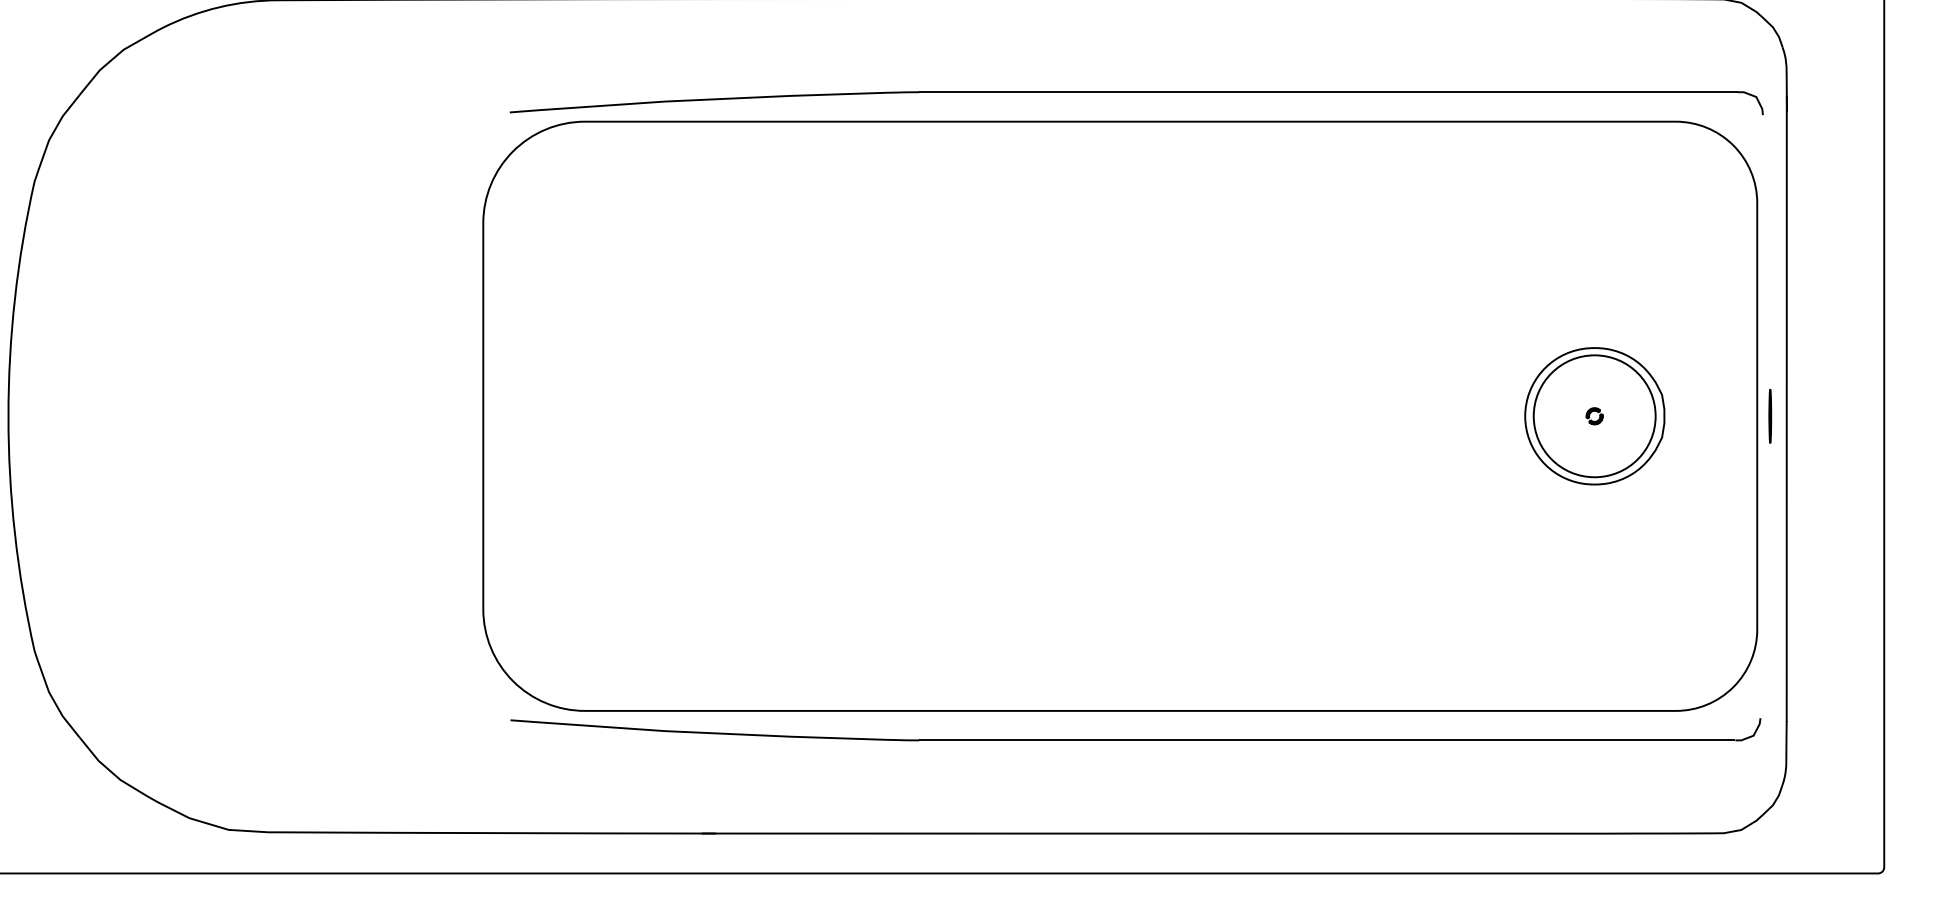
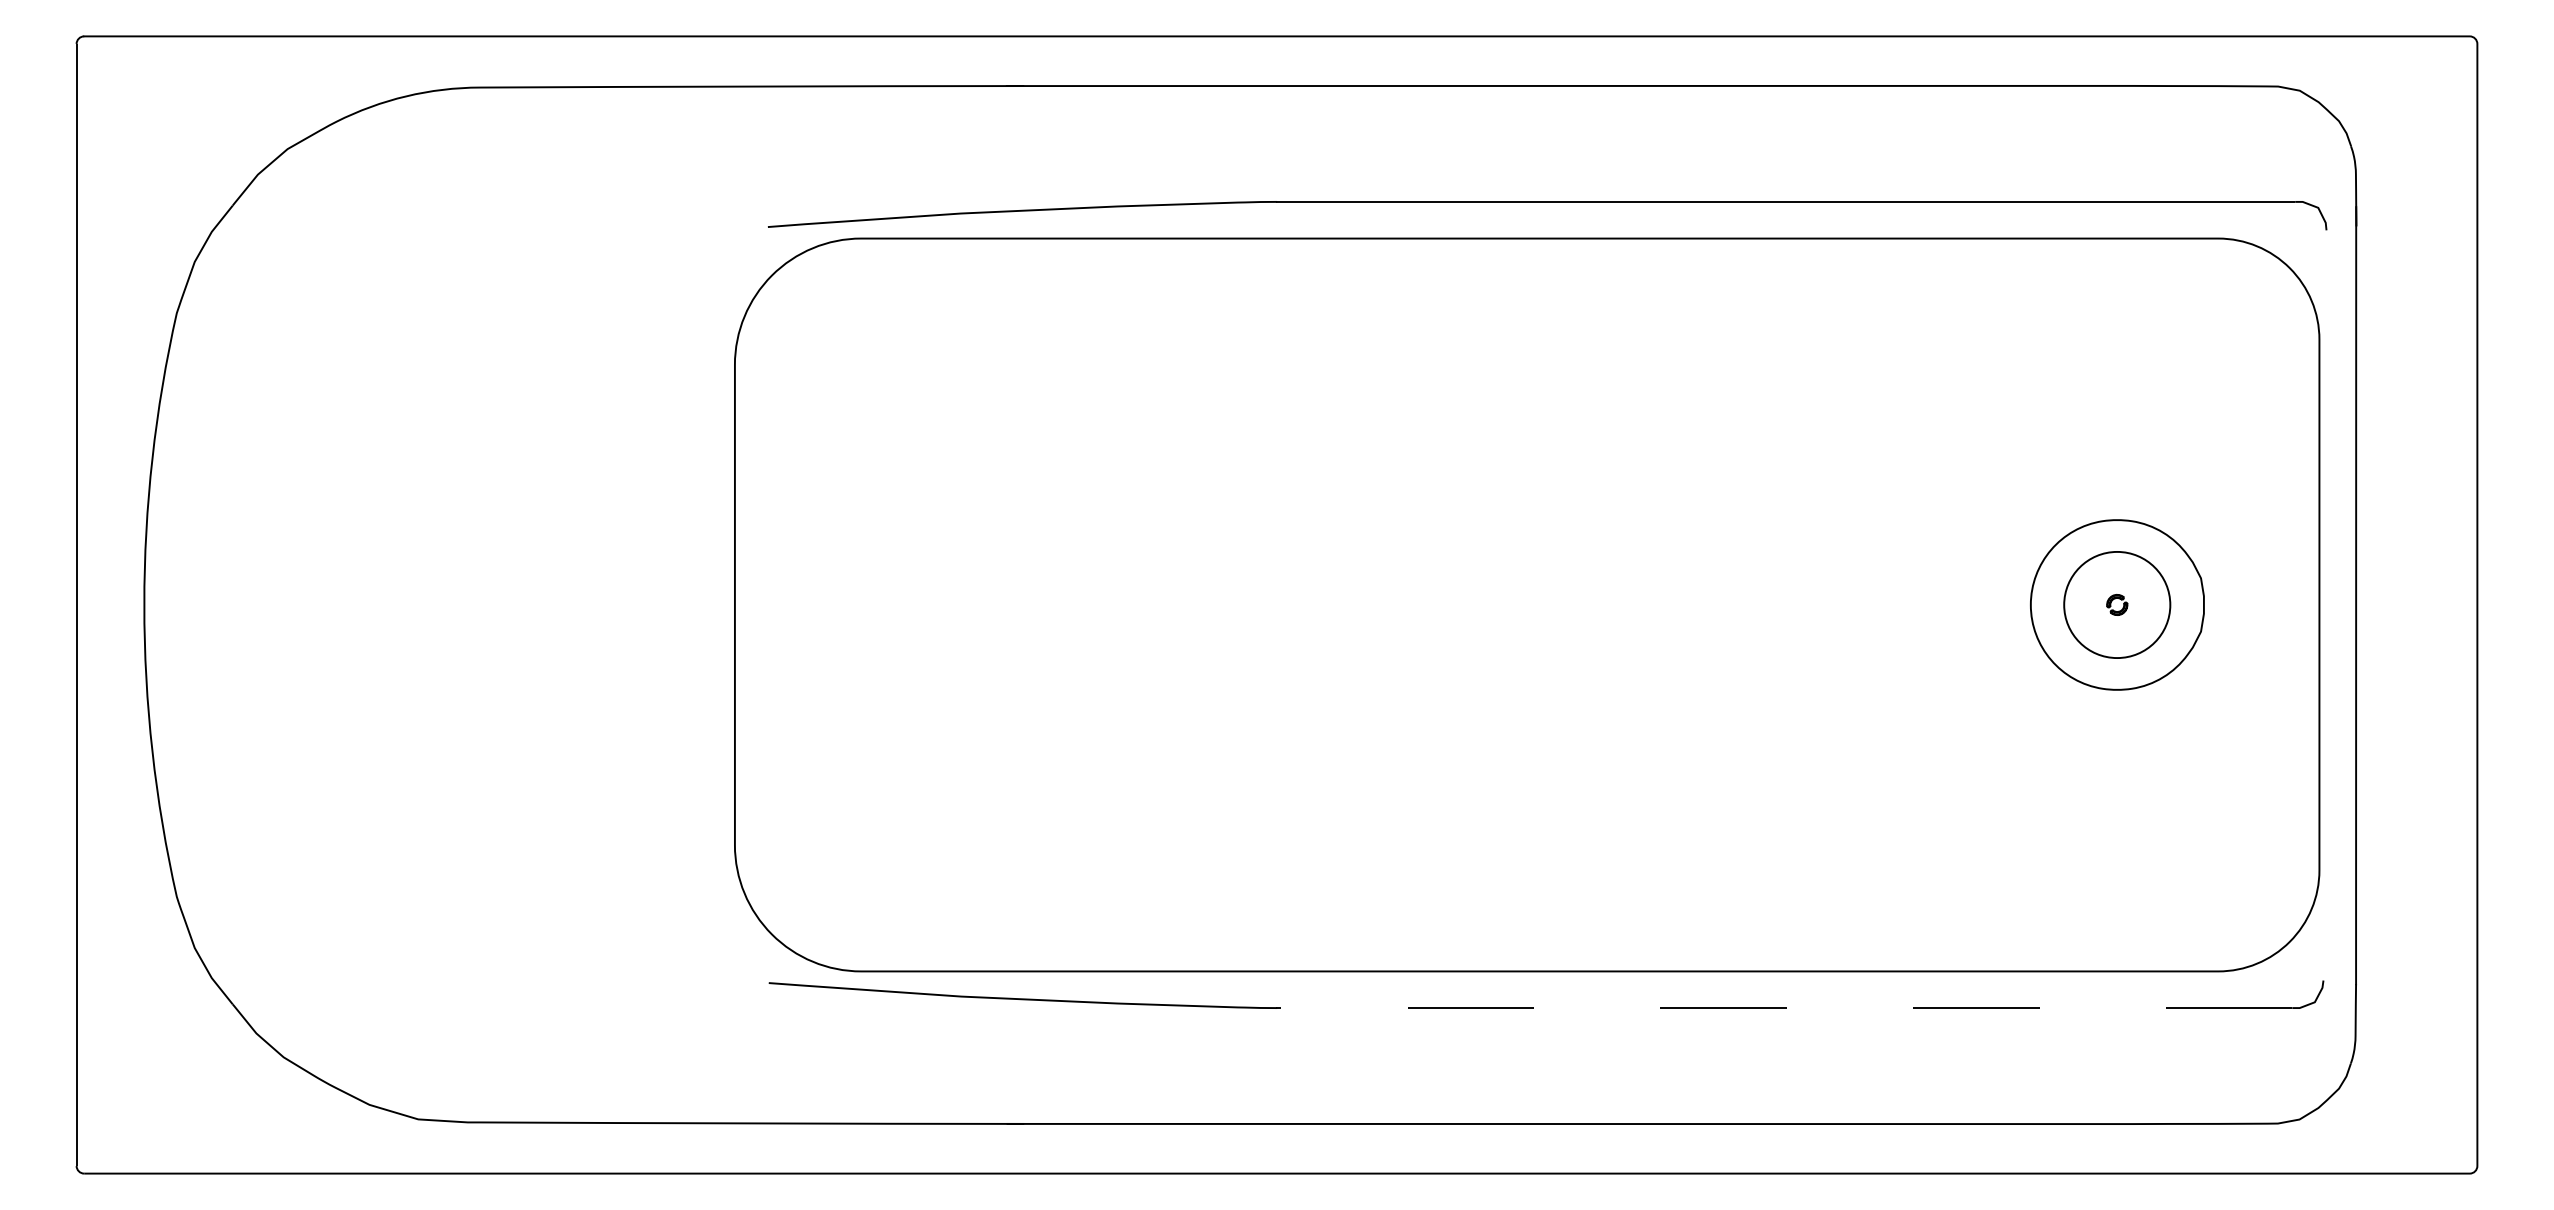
circle: (1594, 415) -> (2117, 604), size x0.7
line: (1770, 415) -> (2335, 604), removed
line: (1327, 740) -> (1784, 1008), solid -> dashed

